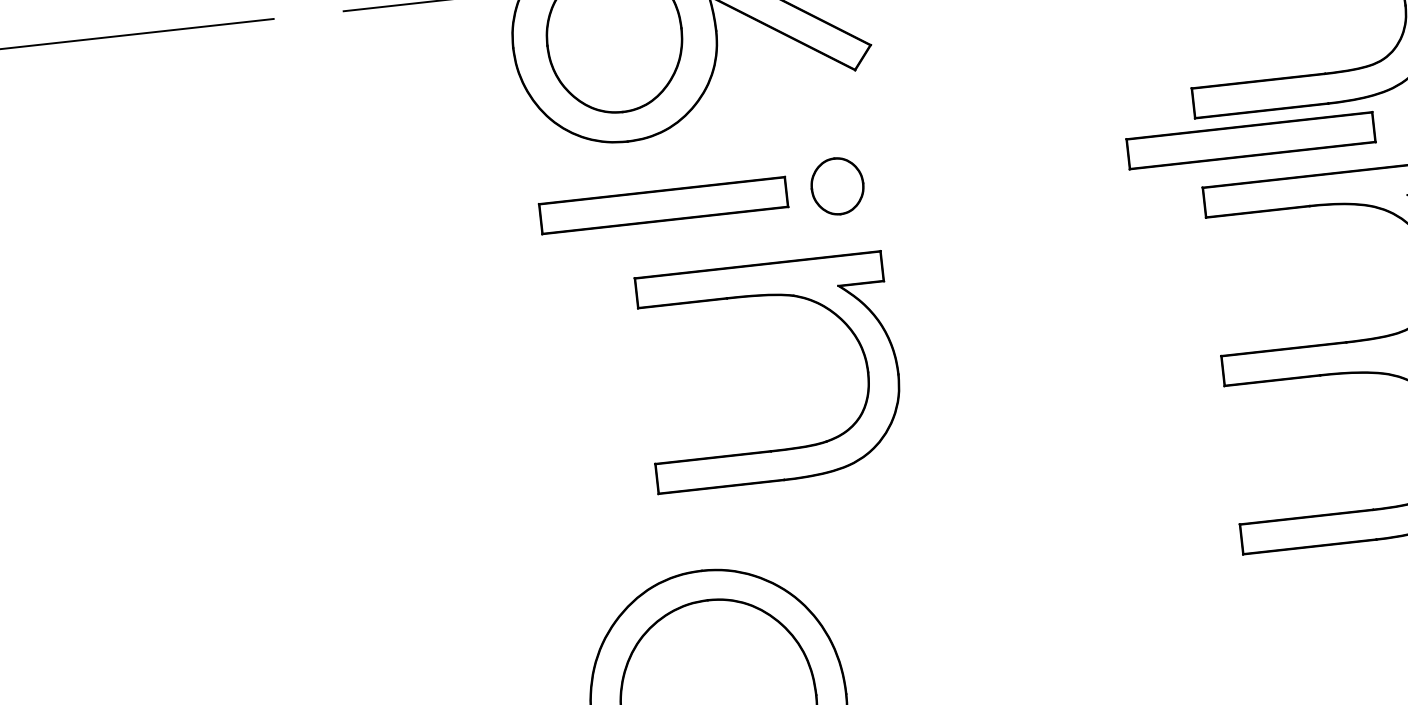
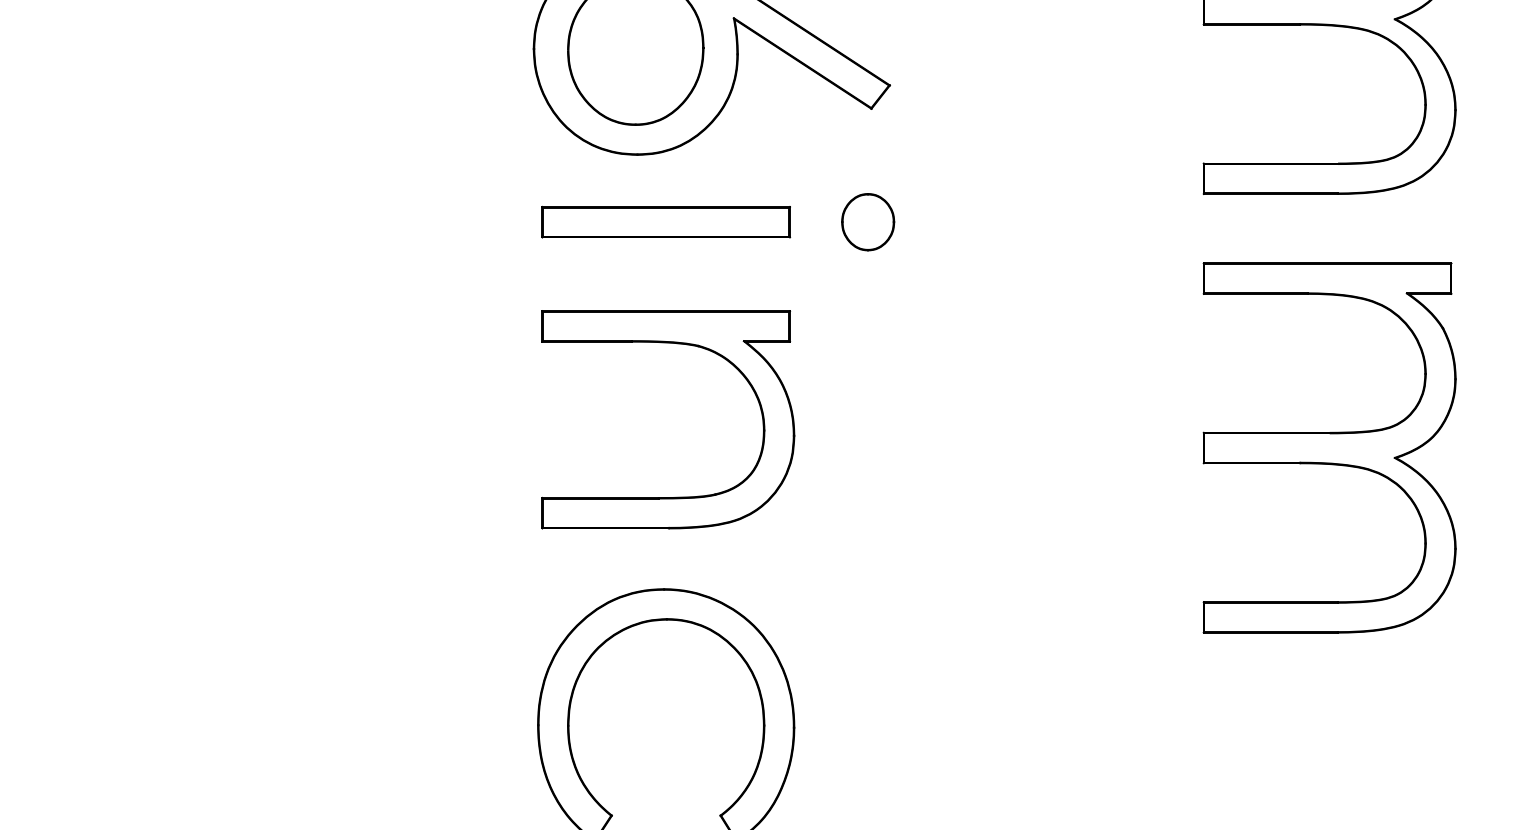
part: (1251, 139) -> (1257, 221), removed
part: (837, 186) -> (868, 222), moved
part: (772, 296) -> (677, 344), moved

